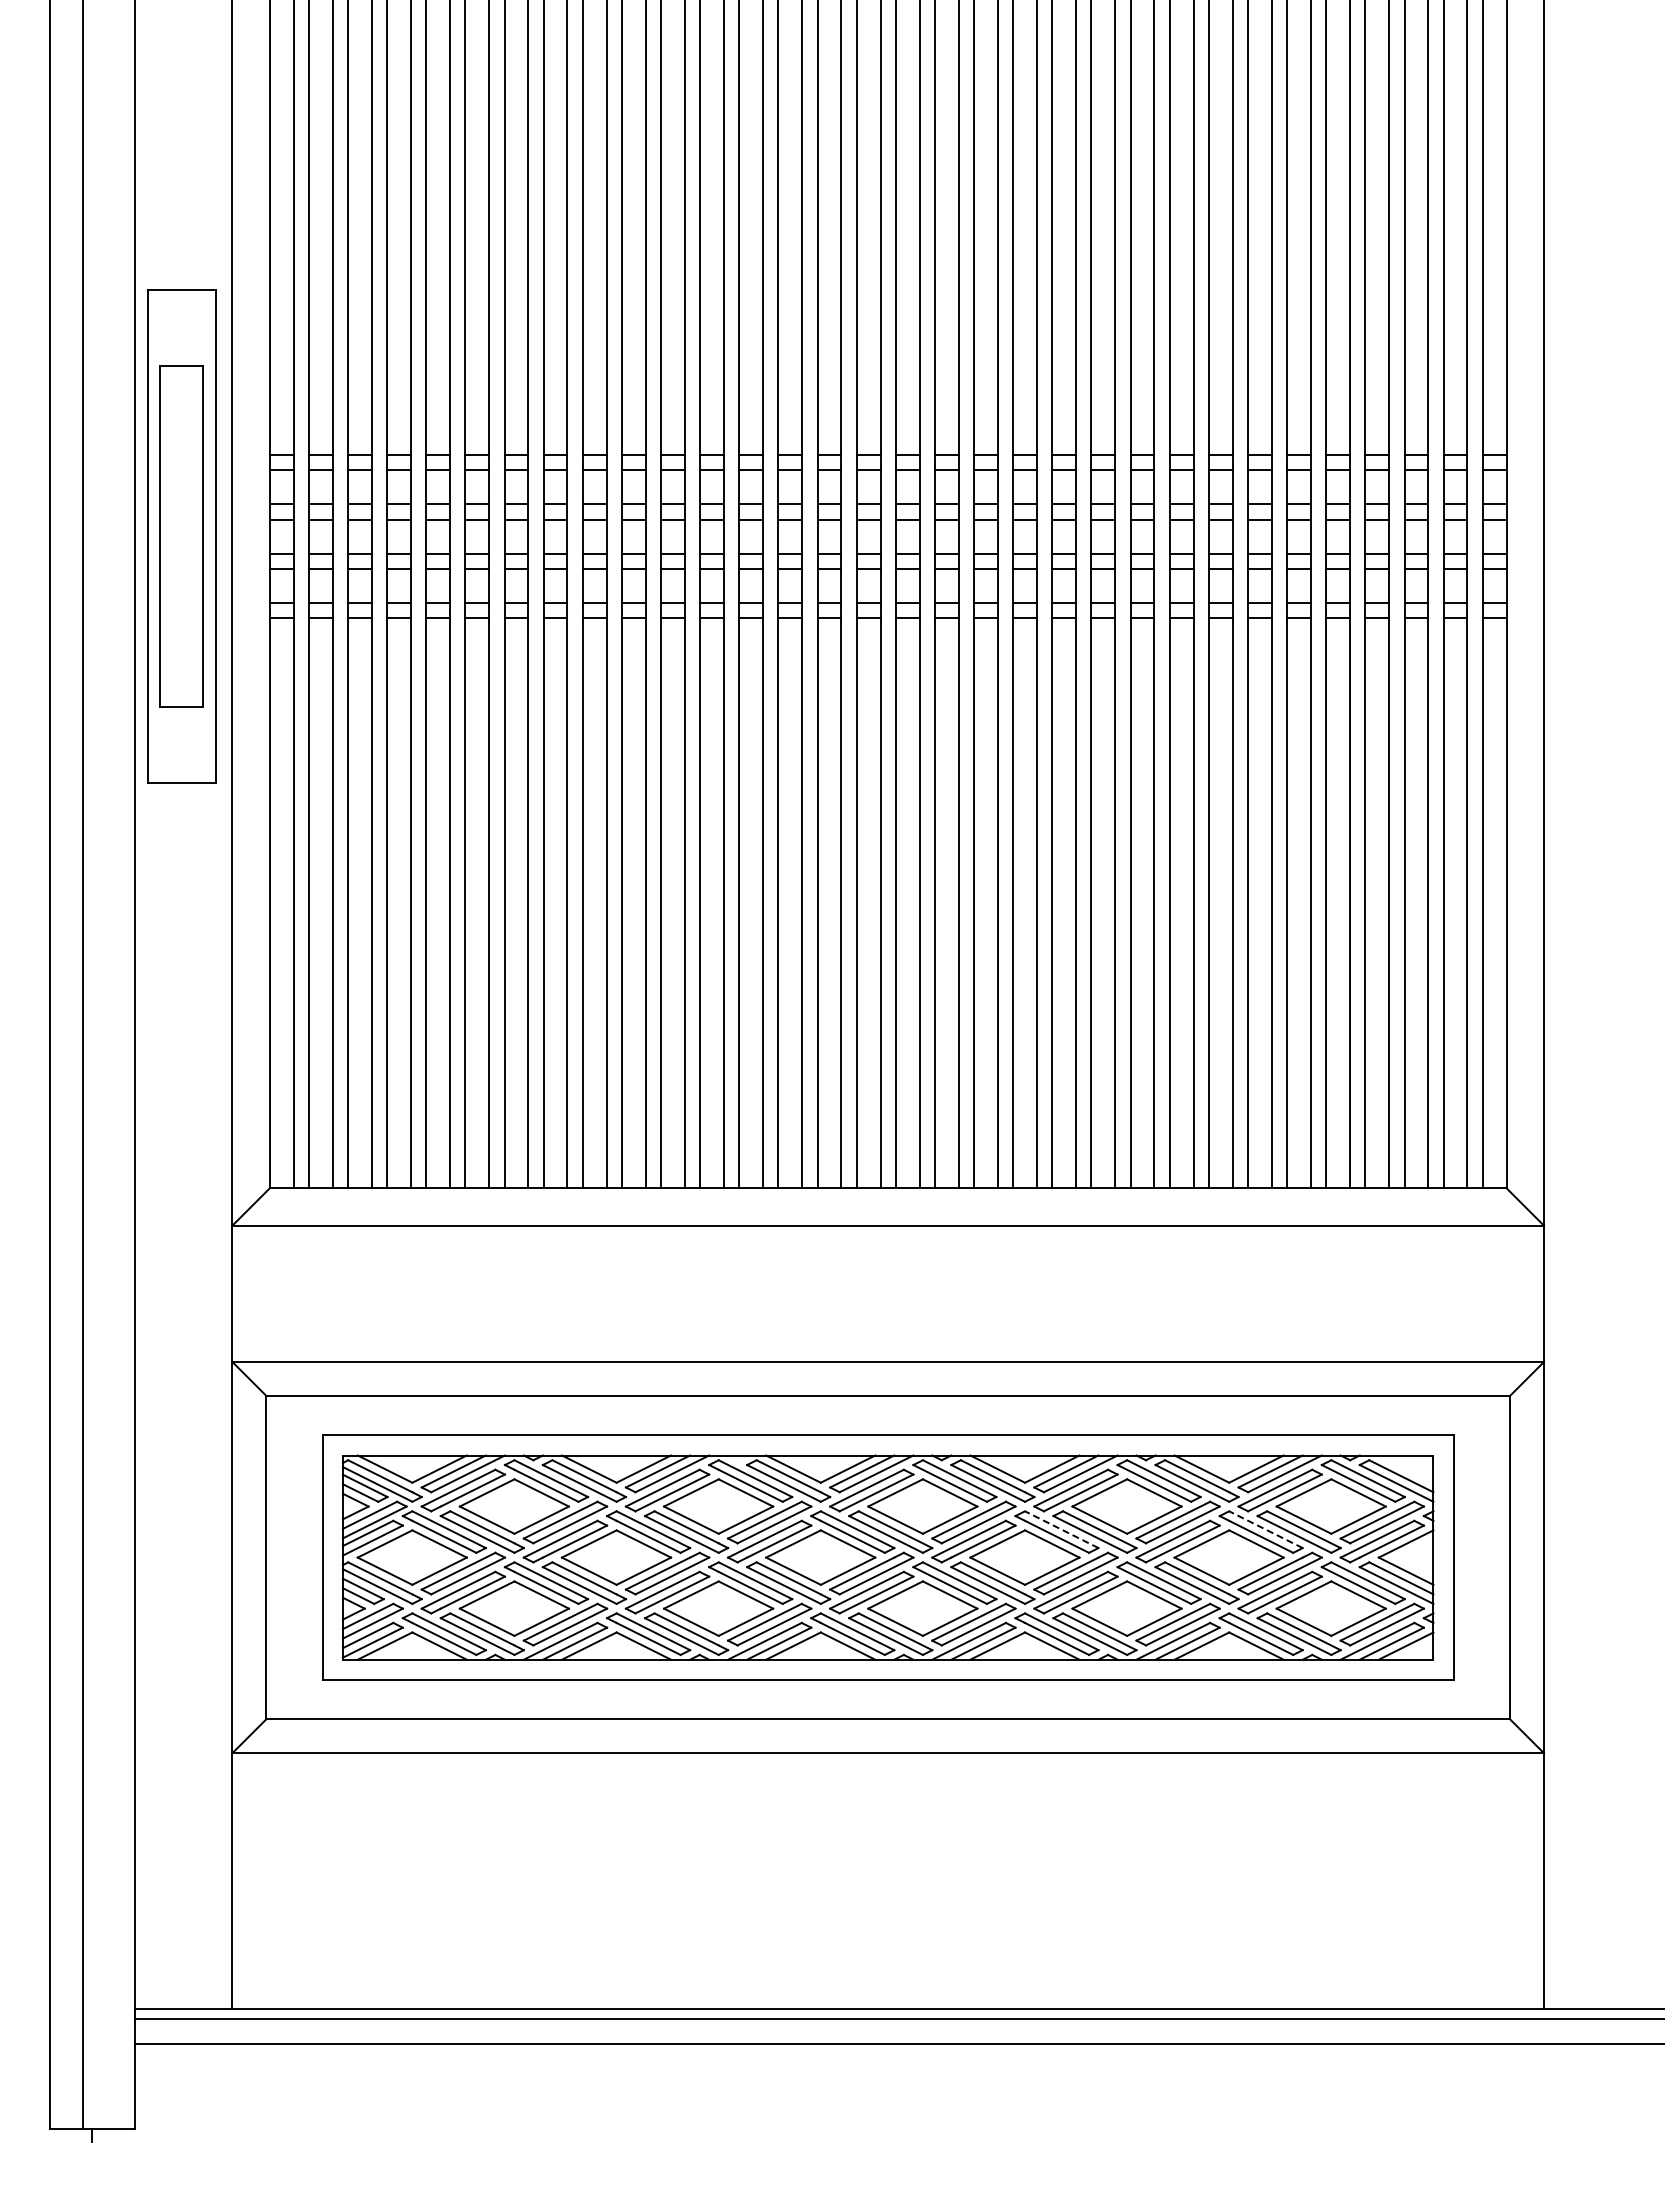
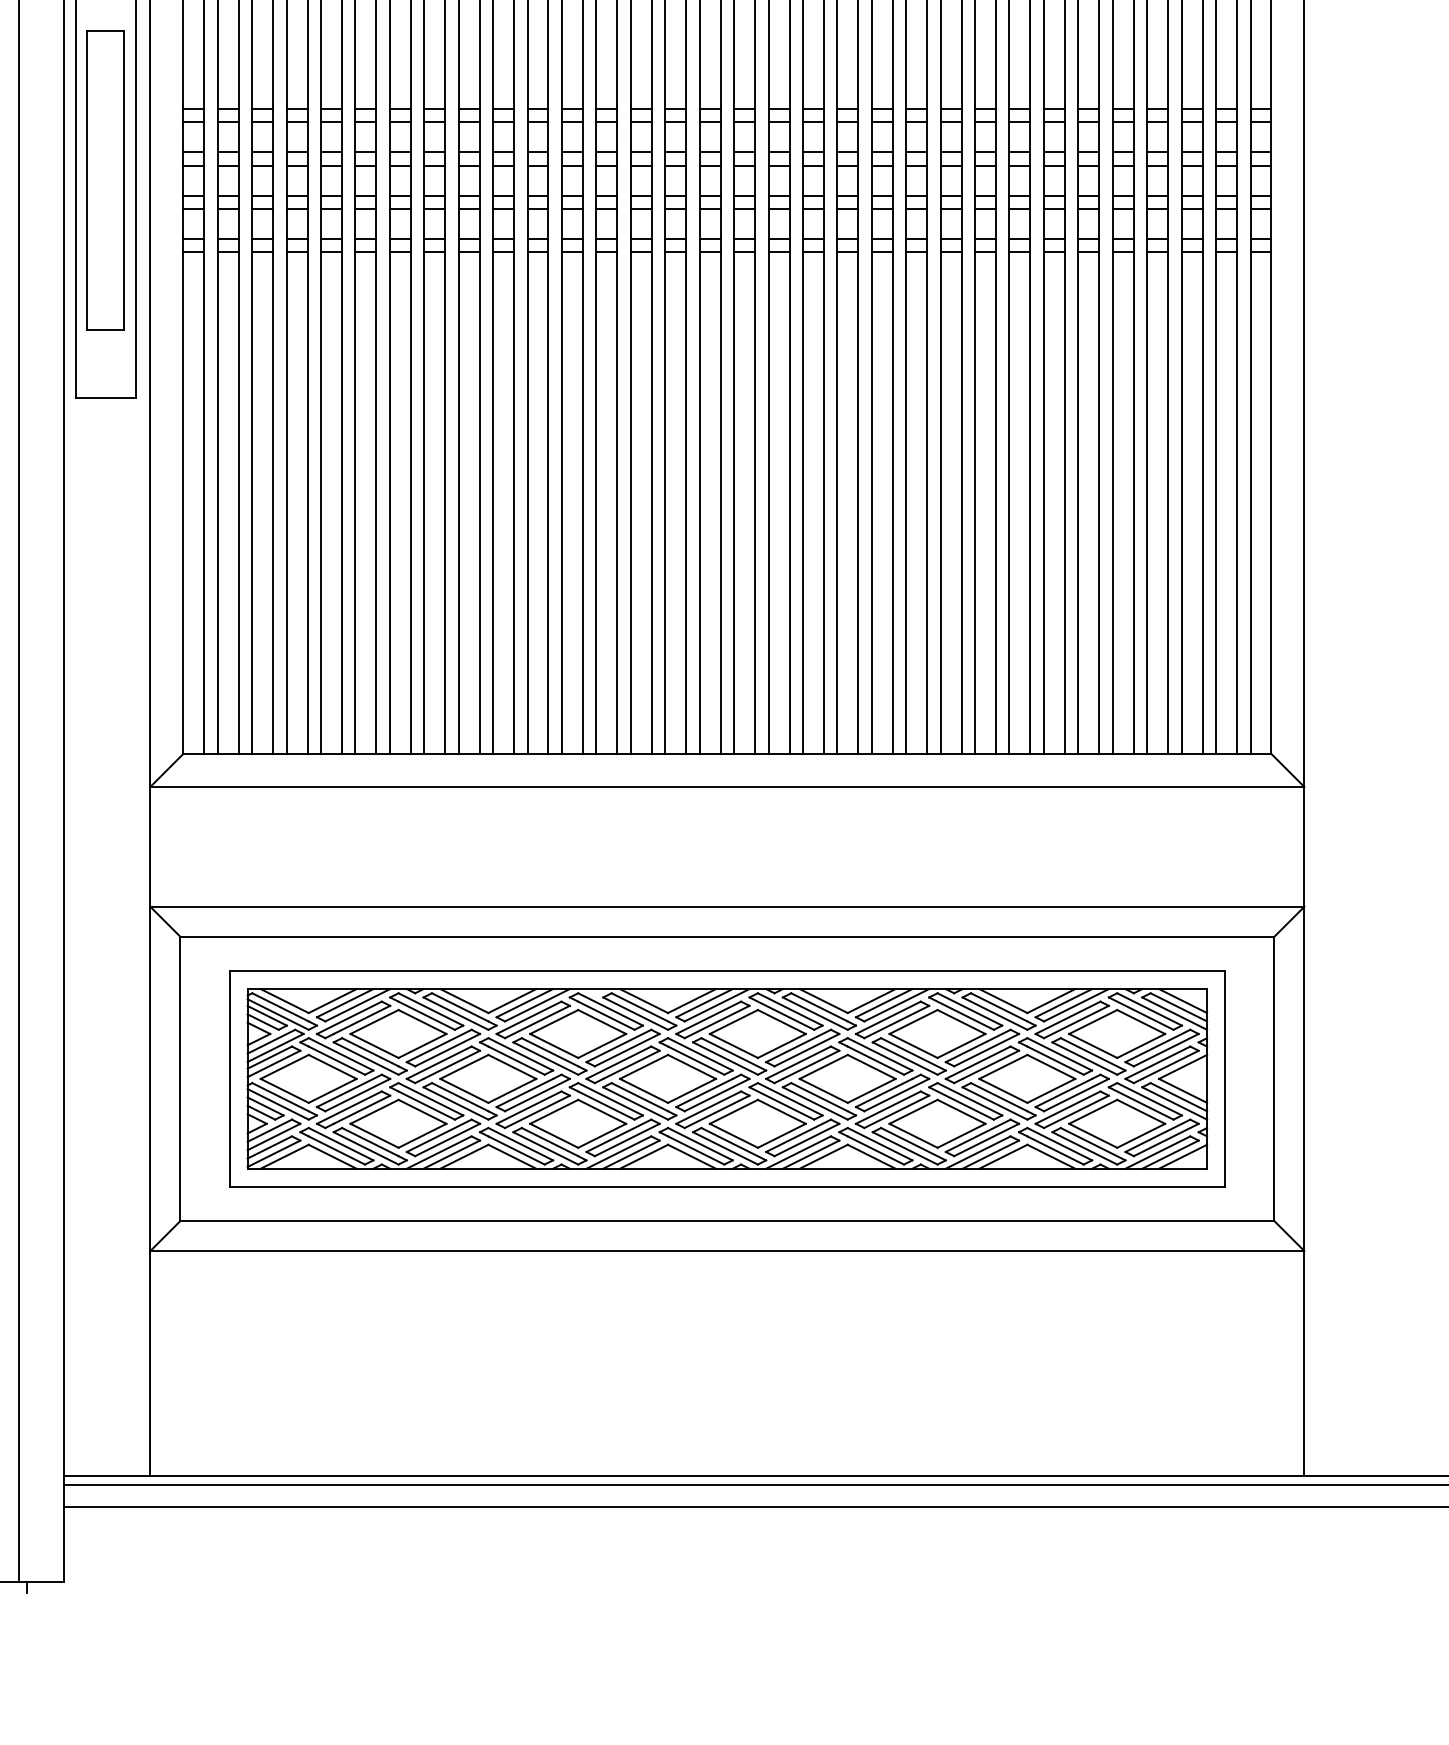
line: (1405, 1468) -> (1182, 1000), added
line: (1061, 1529) -> (879, 1054), dashed -> solid
line: (1265, 1529) -> (1059, 1054), dashed -> solid

